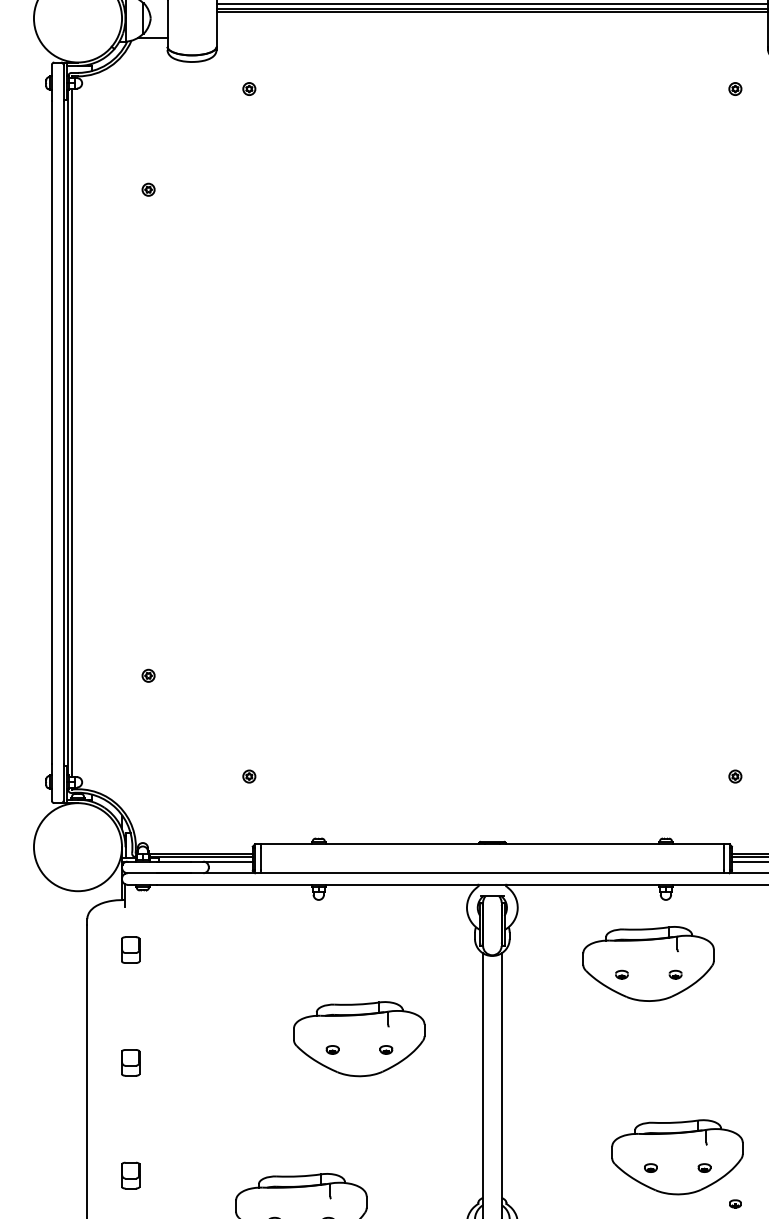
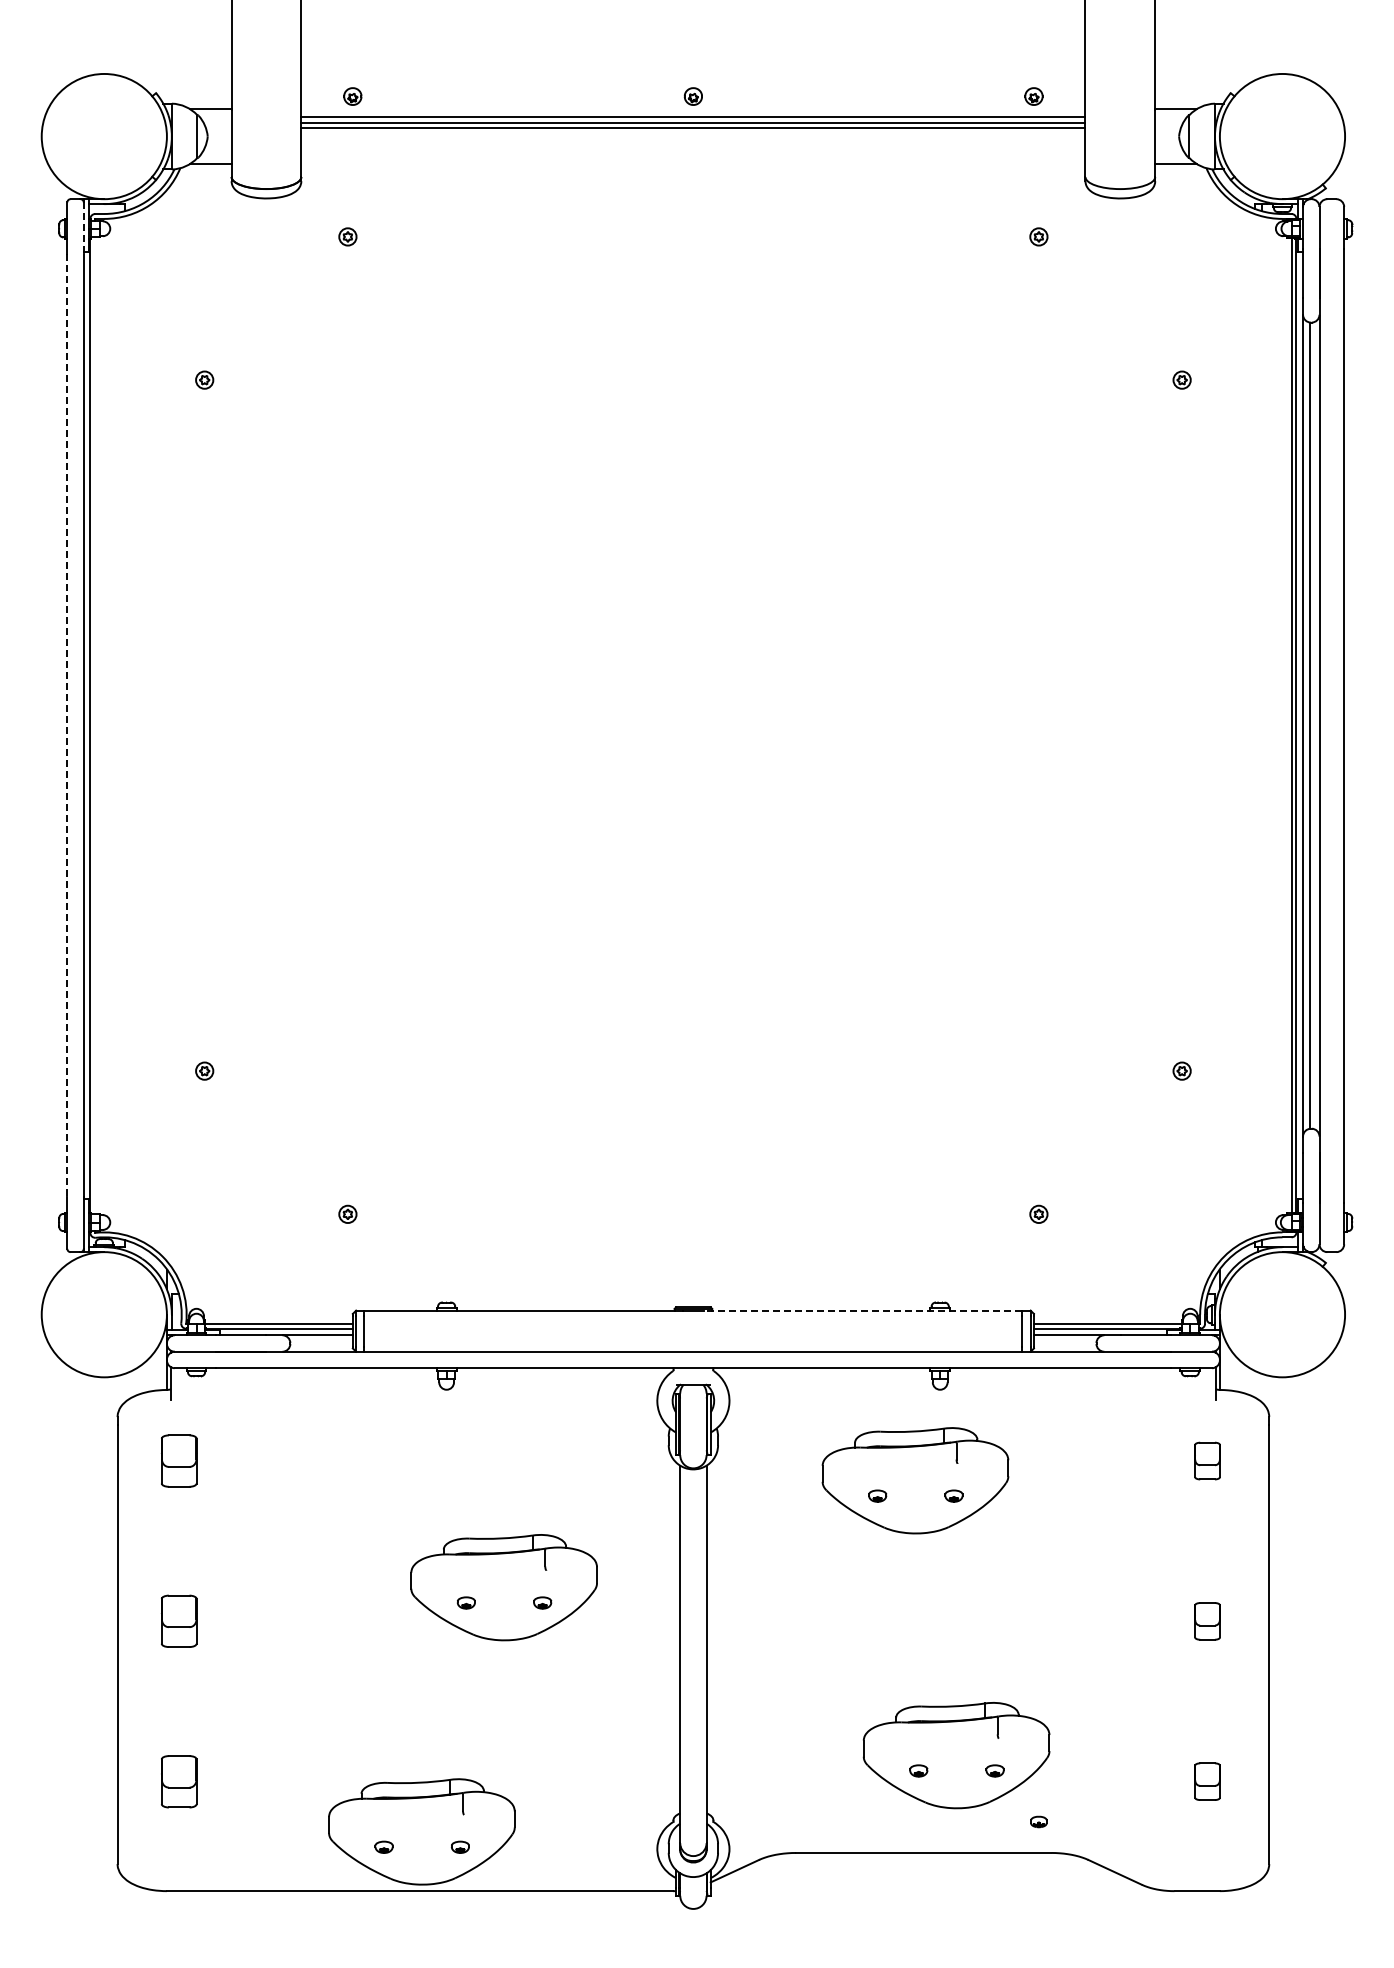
line: (63, 83) -> (83, 228), solid -> dashed
line: (71, 432) -> (95, 725), removed
line: (52, 433) -> (67, 726), solid -> dashed
line: (611, 844) -> (862, 1310), solid -> dashed
part: (130, 949) -> (179, 1460), size x1.4
part: (130, 1062) -> (179, 1621), size x1.4
part: (130, 1175) -> (179, 1781), size x1.4

